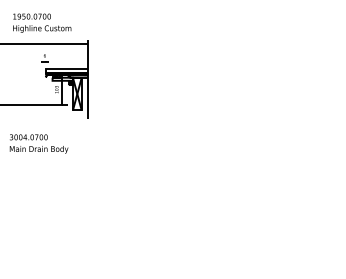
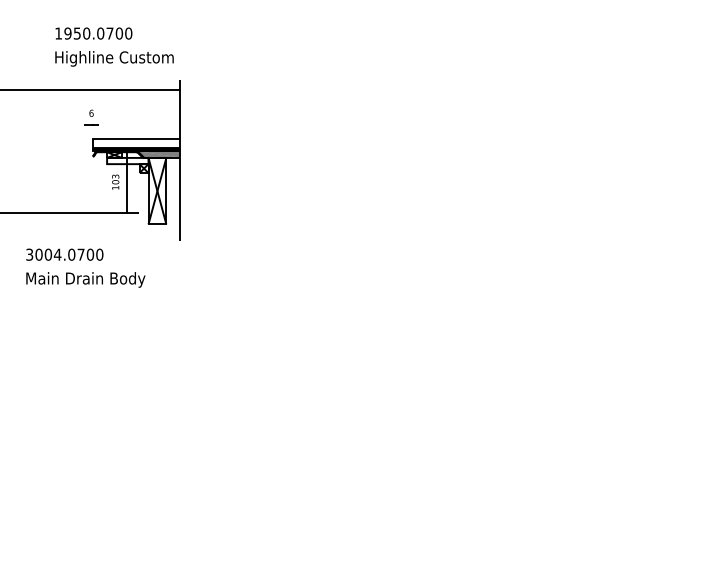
text: (42, 22) -> (115, 45), moved
text: (38, 143) -> (84, 267), moved

